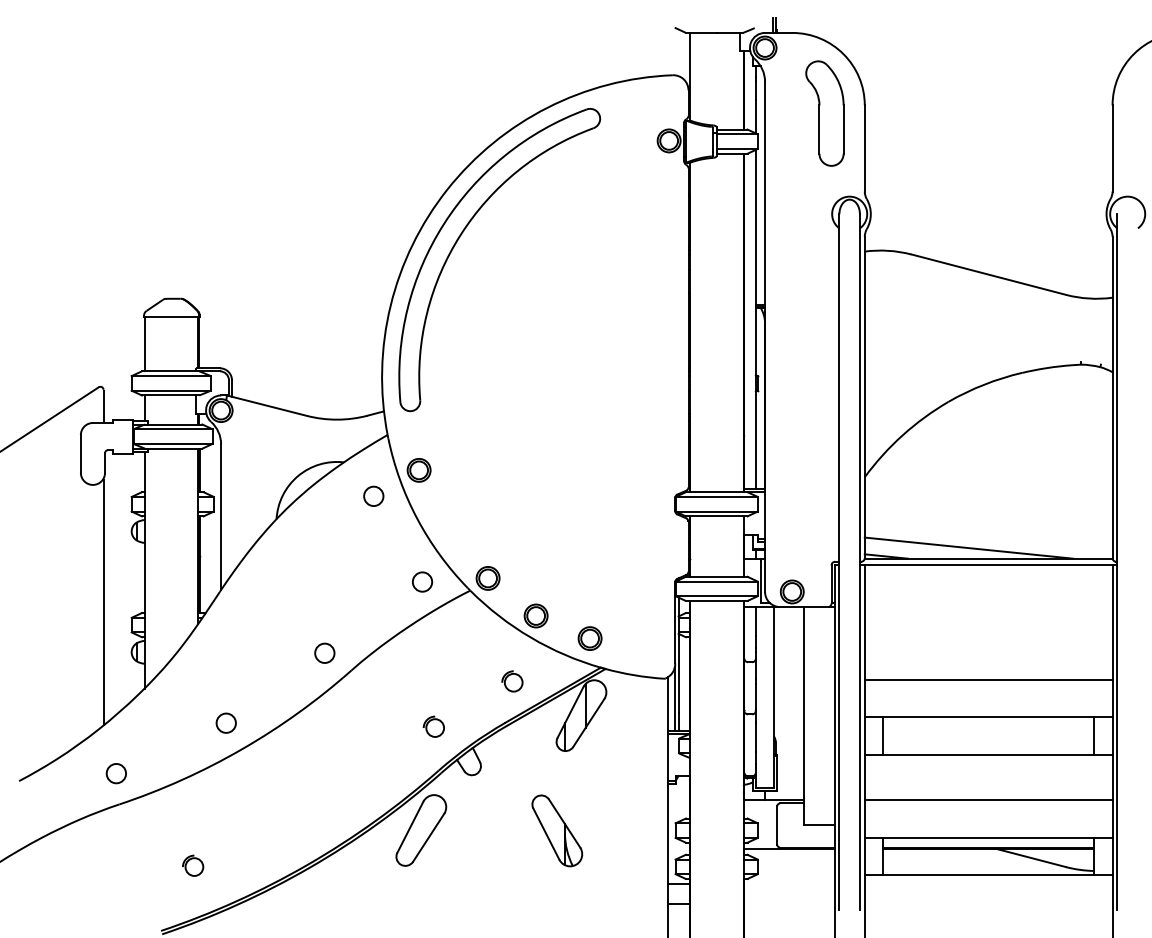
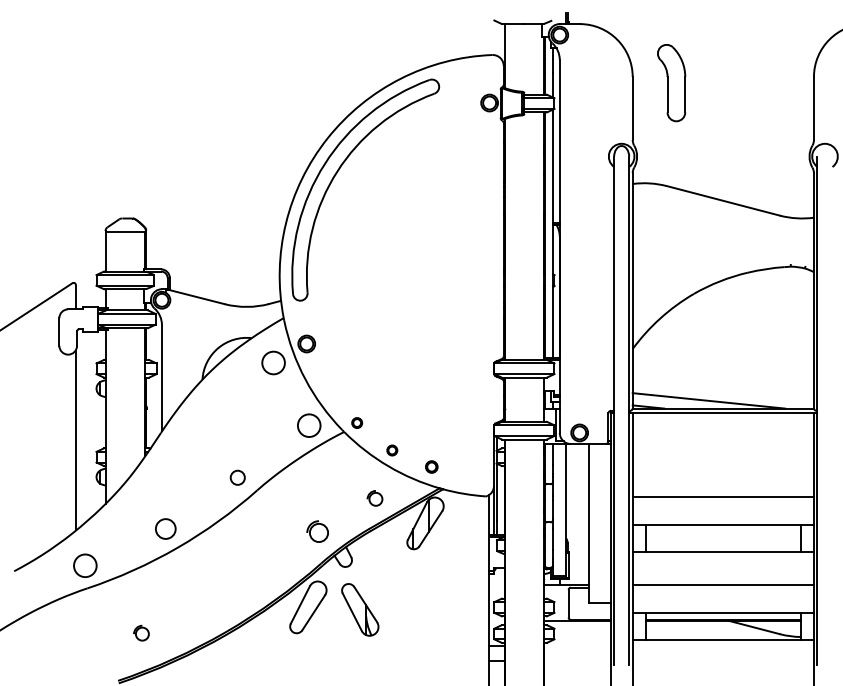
part: (824, 113) -> (671, 82), moved
circle: (373, 496) -> (273, 363), size x1.6
part: (487, 578) -> (356, 423), size x0.6
circle: (422, 581) -> (309, 425), size x1.6
part: (535, 615) -> (391, 450), size x0.6
part: (589, 638) -> (431, 466), size x0.7
circle: (225, 722) -> (165, 528), size x1.4
part: (433, 726) -> (317, 531), size x1.4
circle: (116, 773) -> (85, 565), size x1.6
part: (557, 830) -> (360, 609), moved

